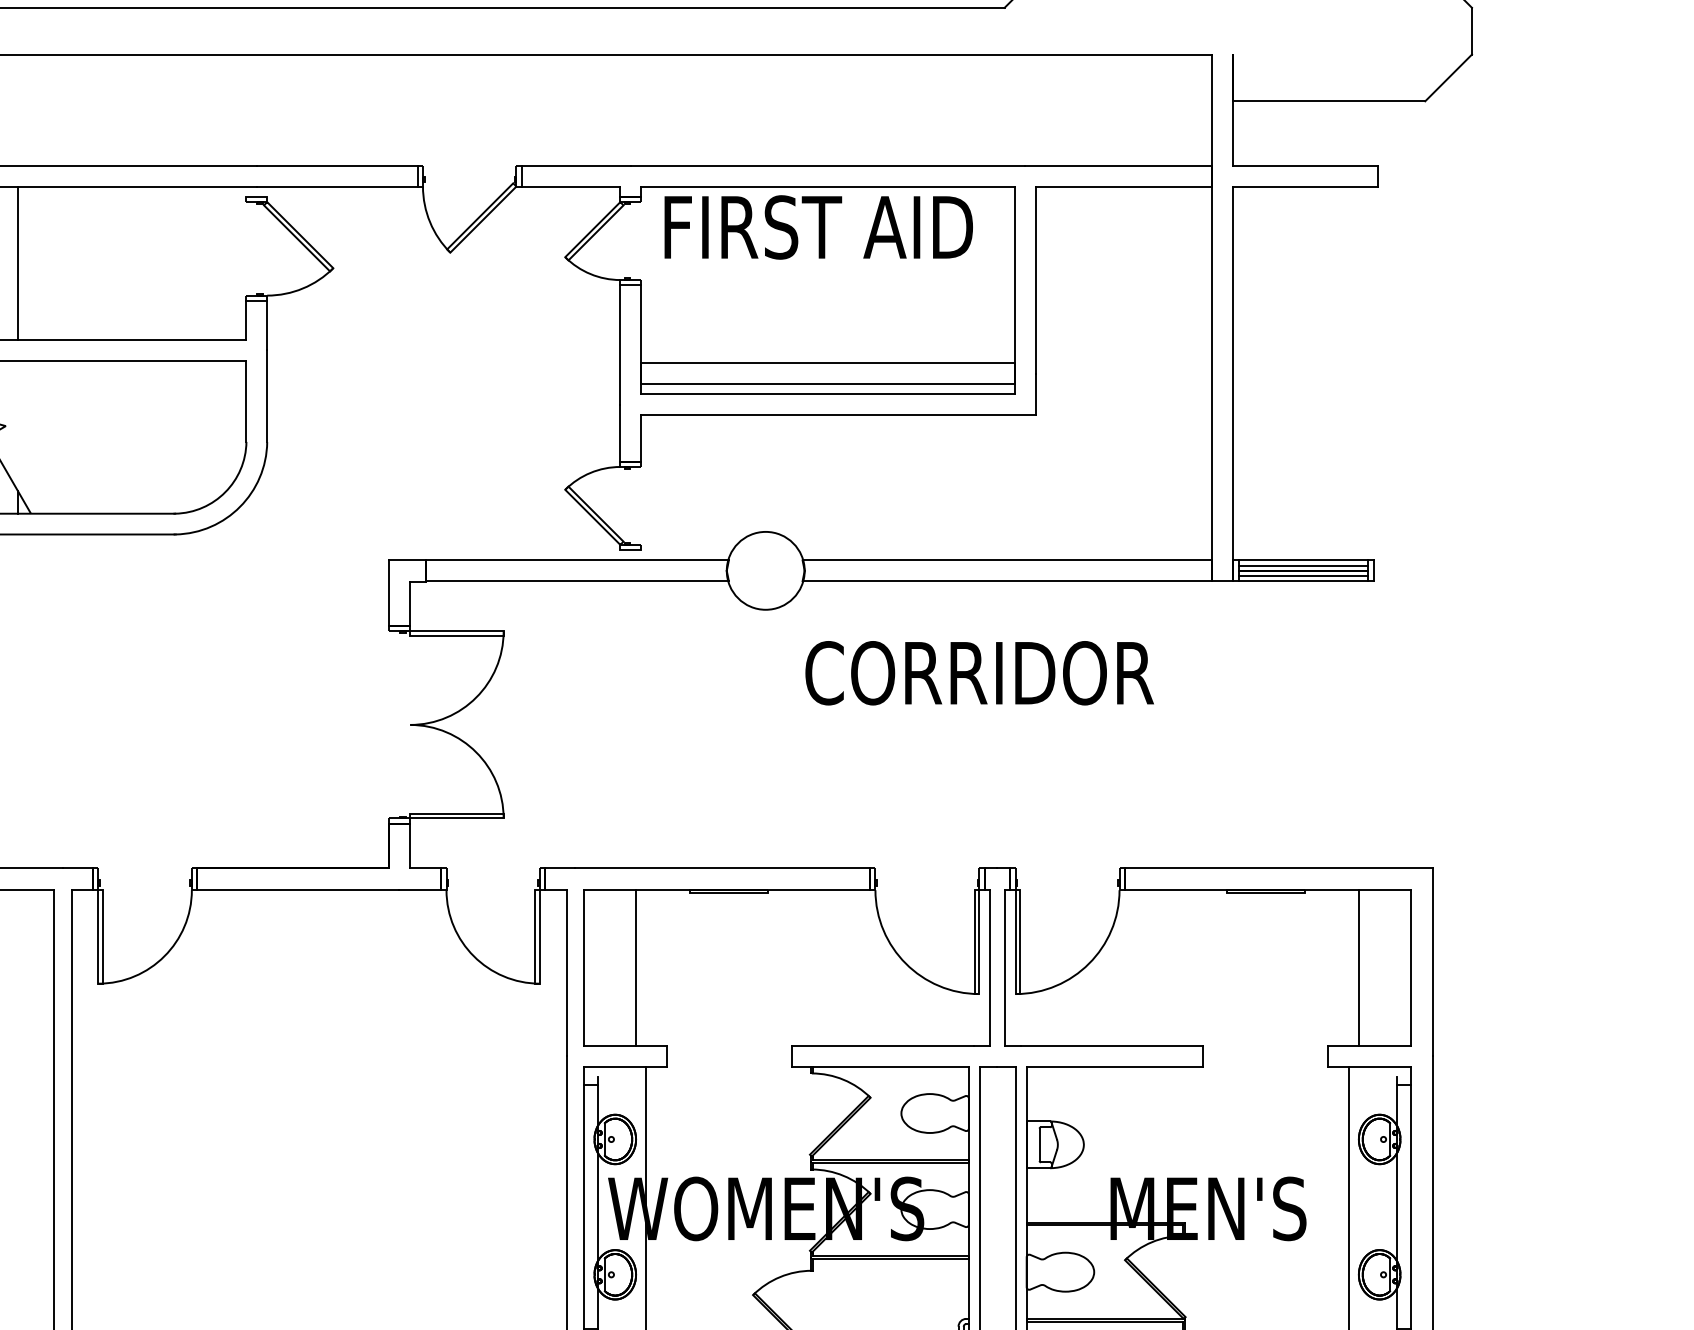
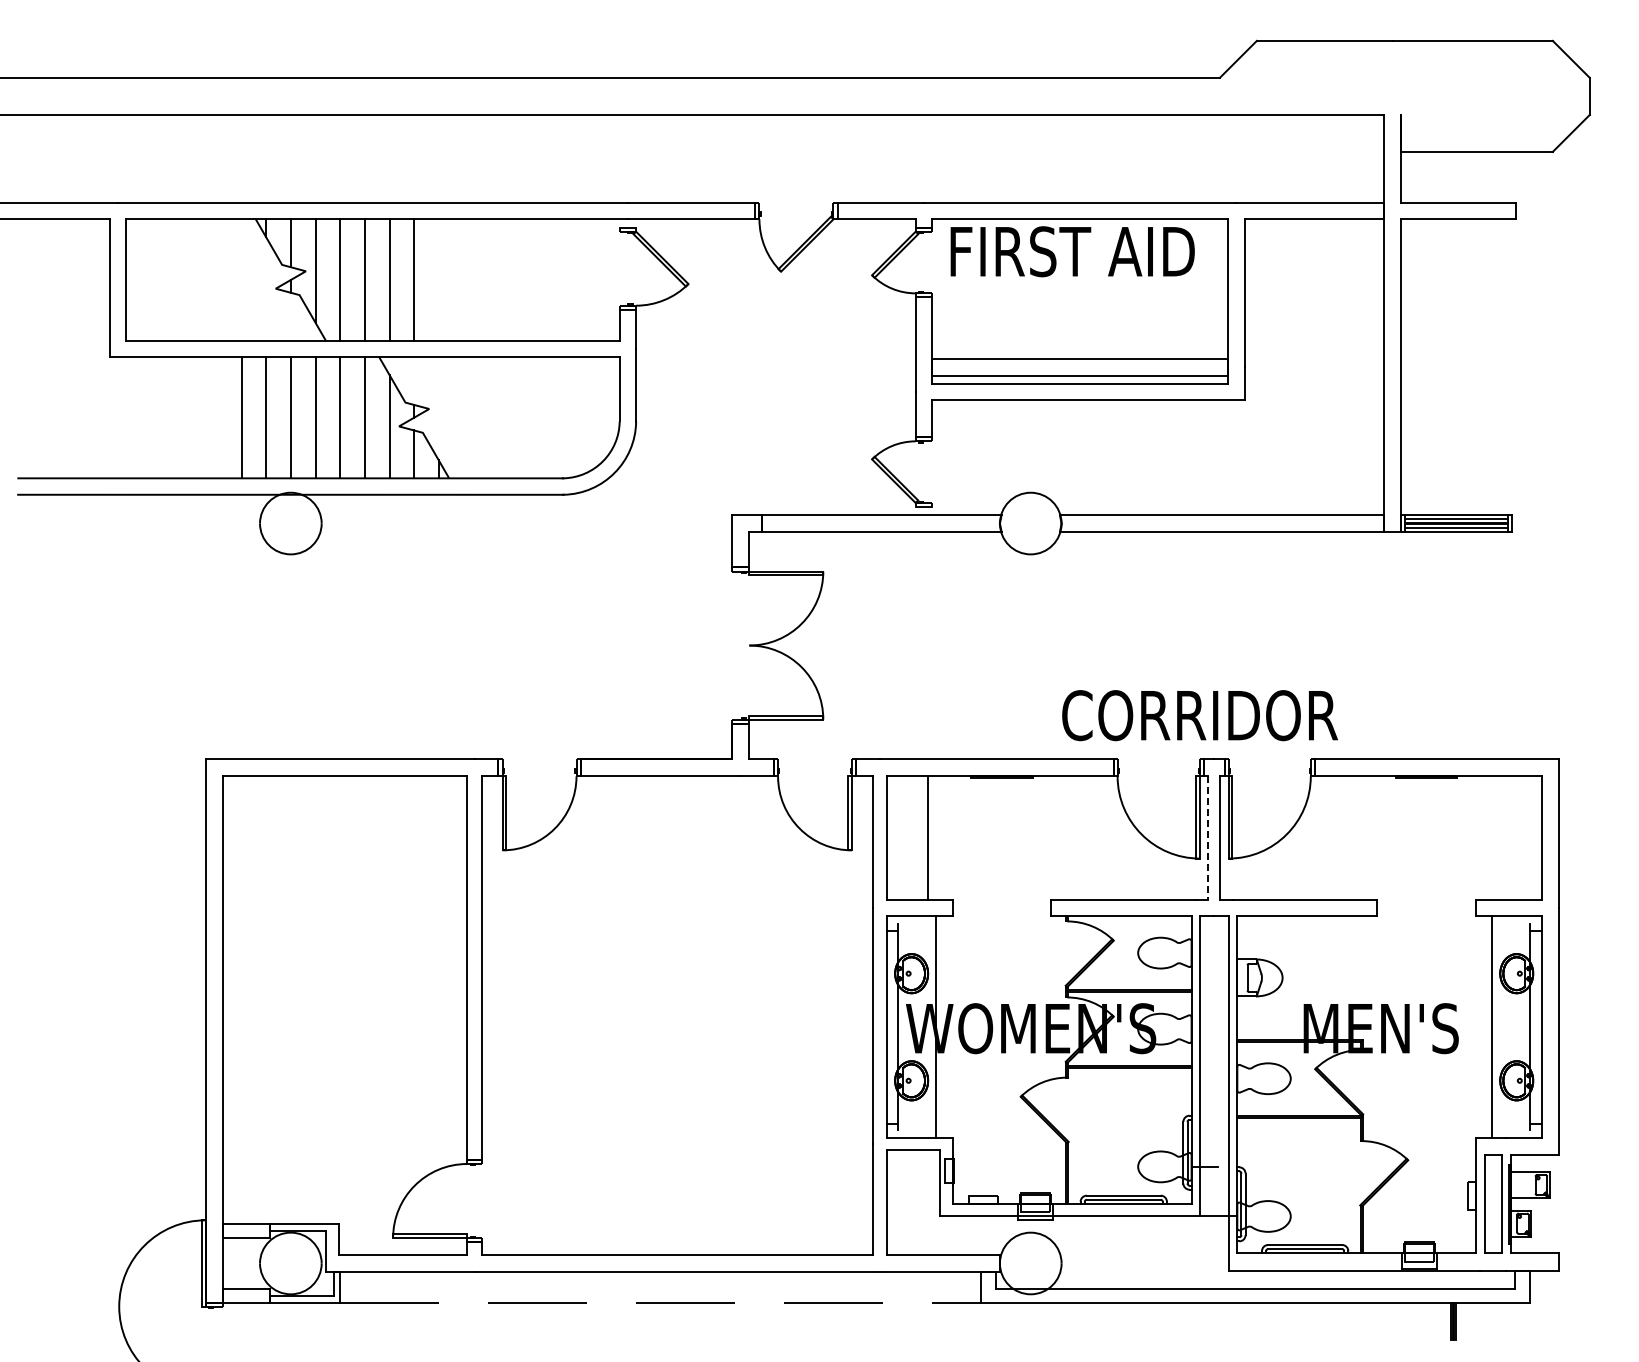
line: (17, 262) -> (438, 279), removed
text: (978, 673) -> (1199, 715), moved
line: (1359, 967) -> (1500, 837), removed
line: (990, 968) -> (1208, 838), solid -> dashed

